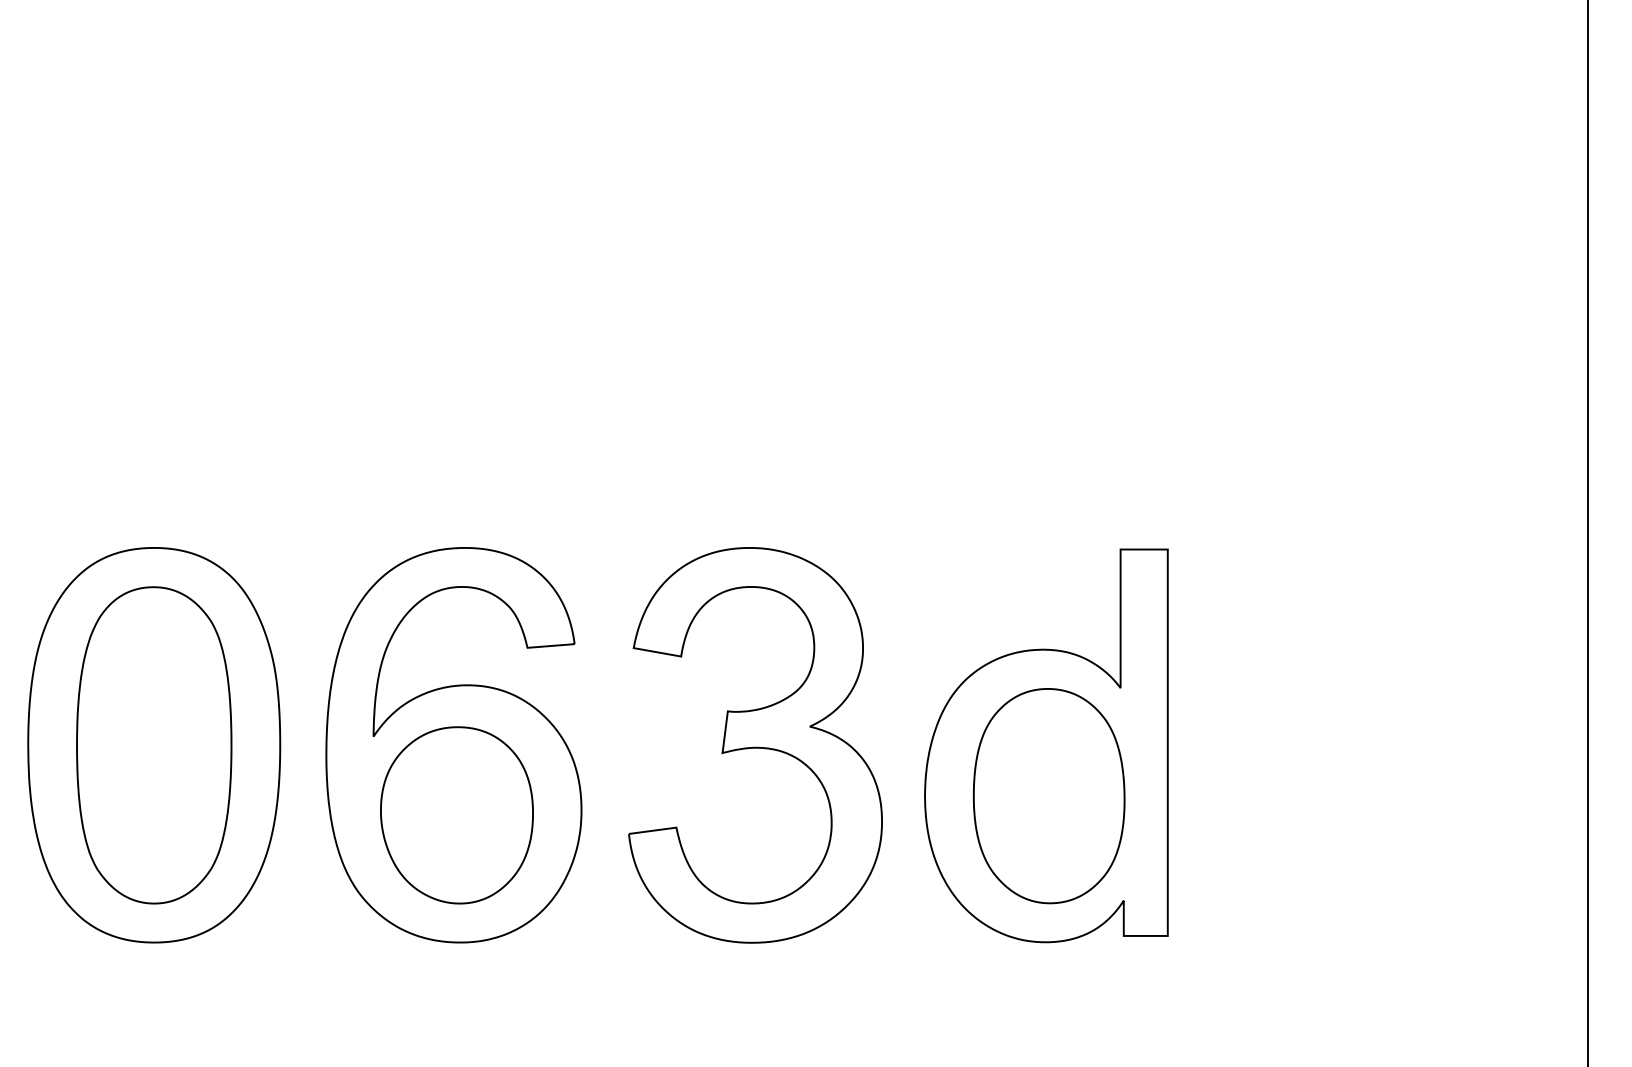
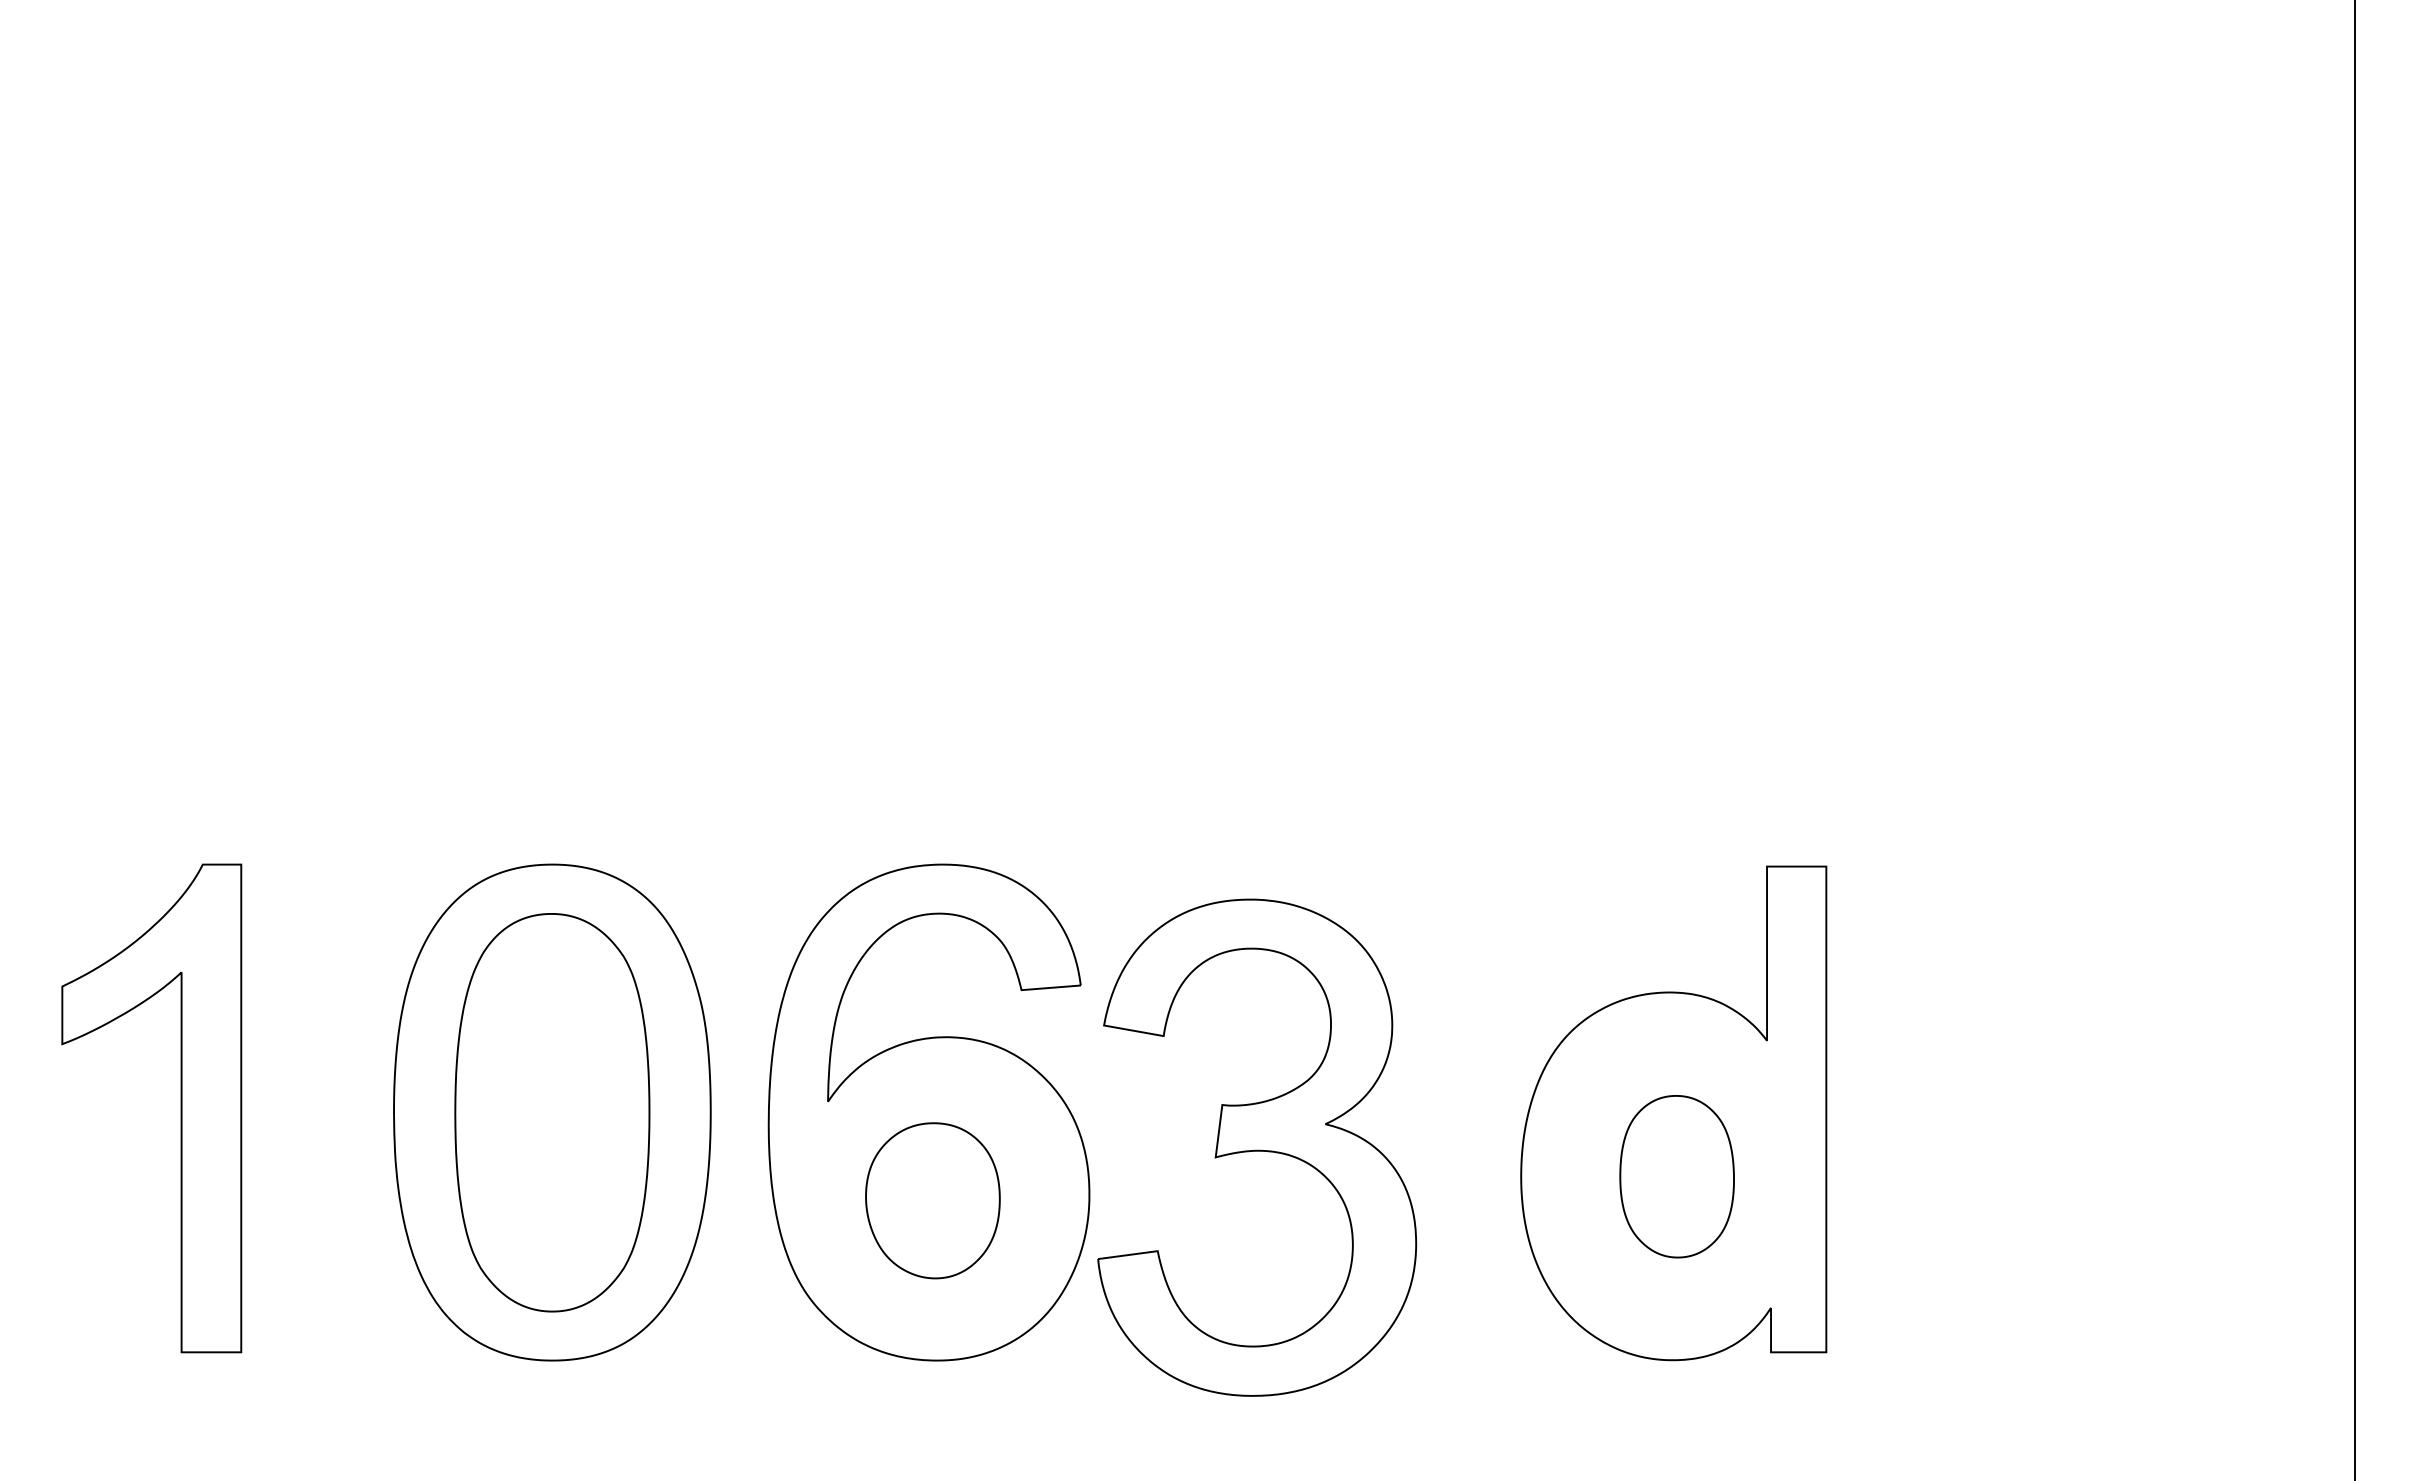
part: (755, 745) -> (1257, 1147), moved
part: (1048, 796) -> (1676, 1176), size x0.6
part: (456, 815) -> (932, 1200), size x0.7

